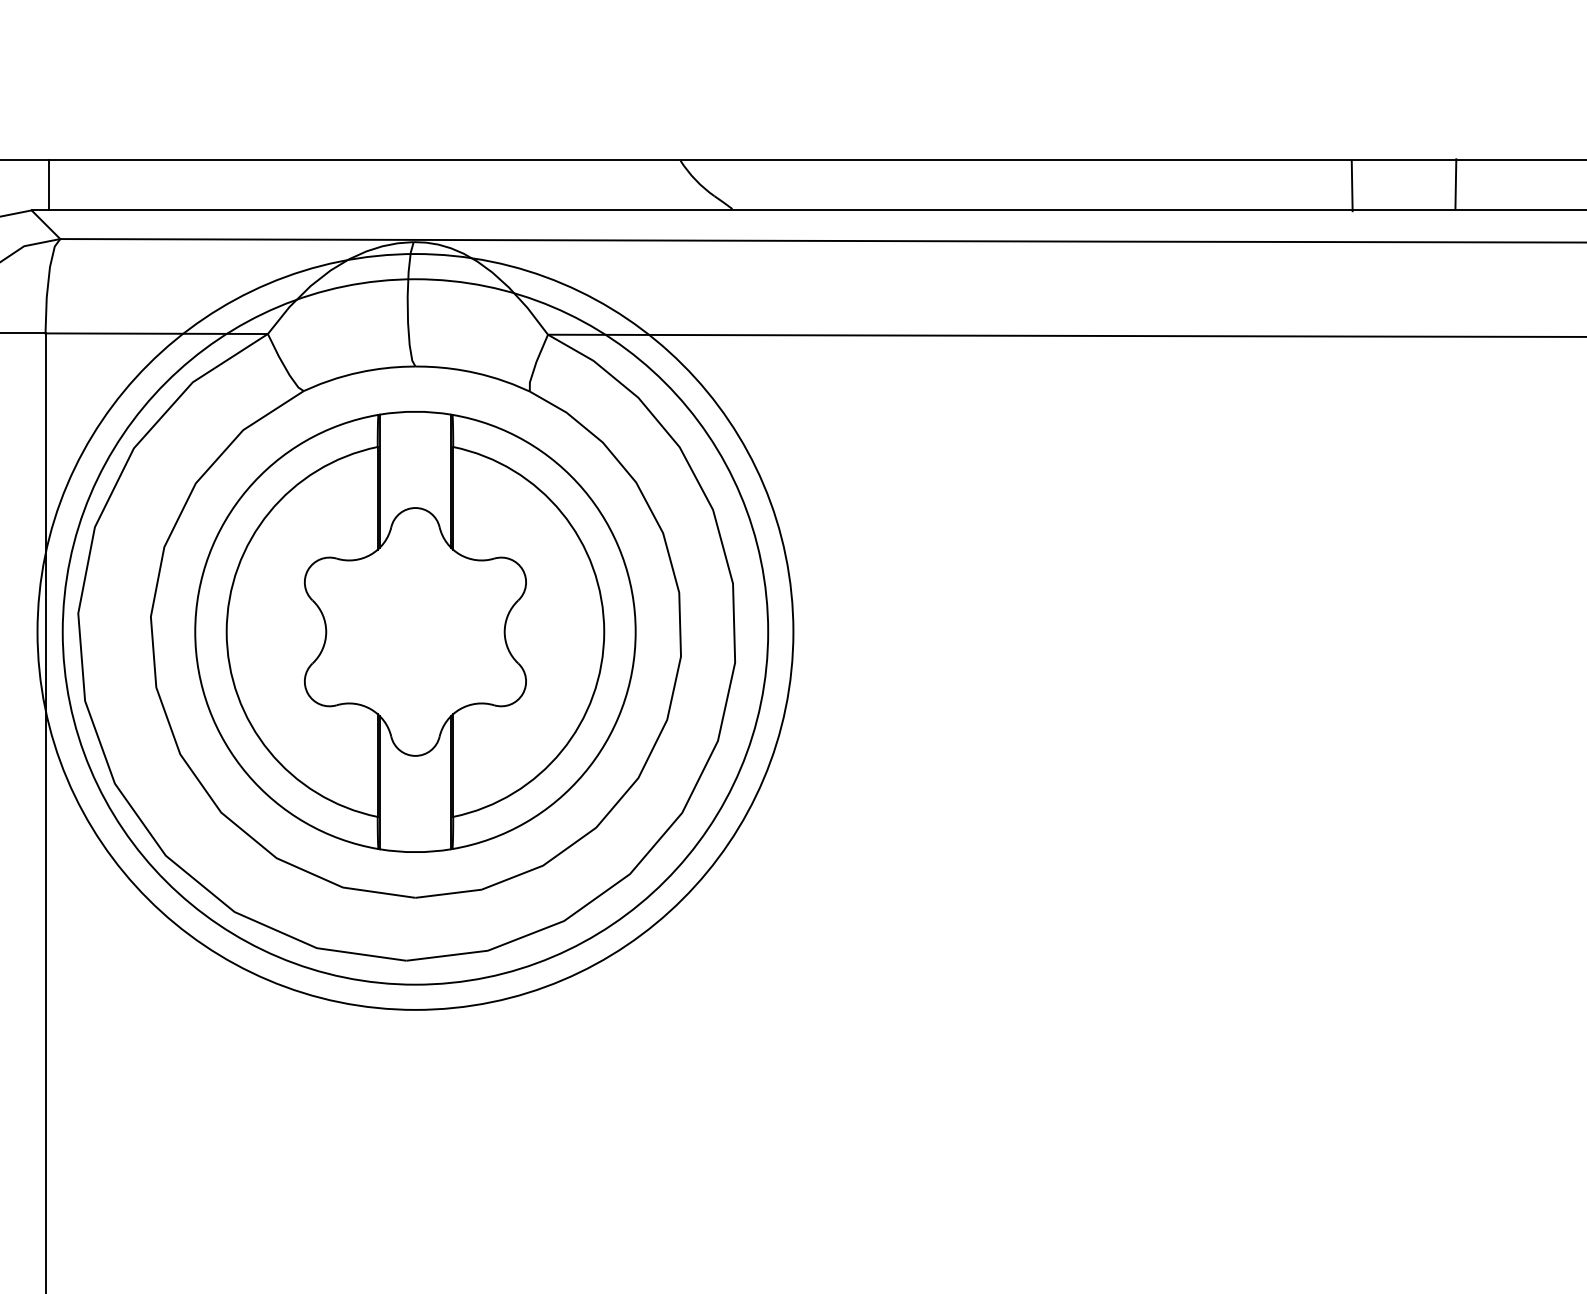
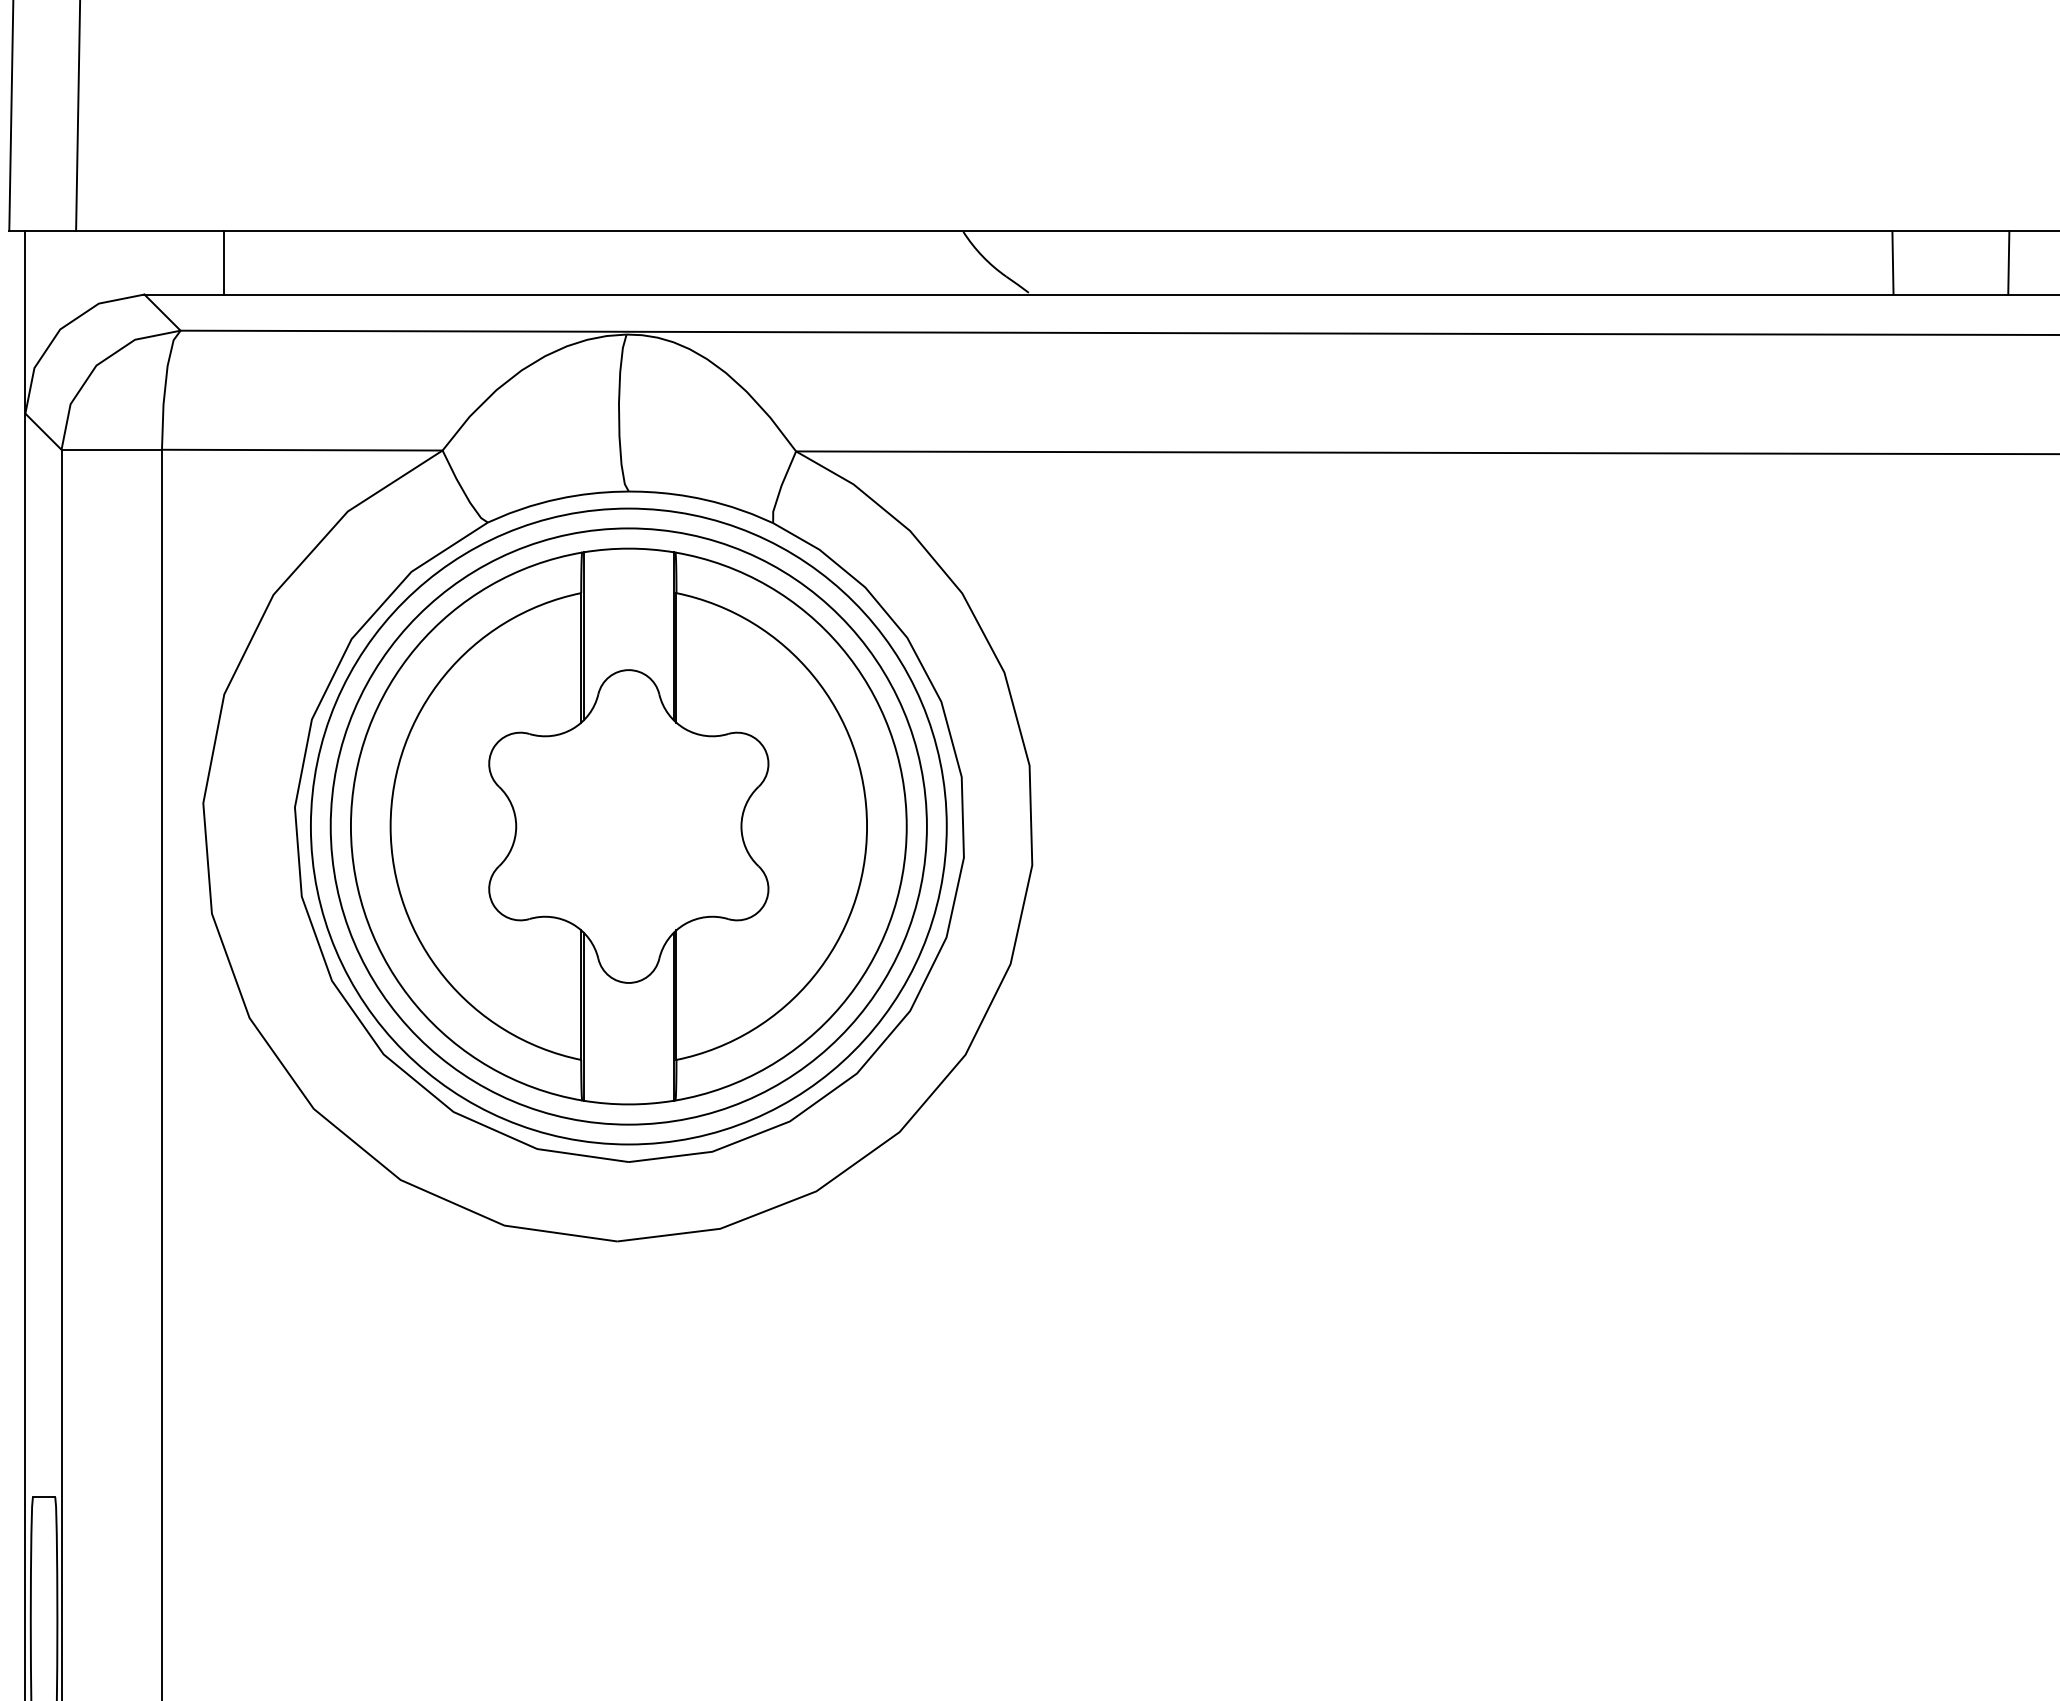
line: (1455, 184) -> (2008, 262), moved
line: (48, 185) -> (223, 262), moved
line: (1351, 185) -> (1892, 262), moved
circle: (415, 631) -> (628, 826), size x0.62
circle: (415, 631) -> (628, 826), size x0.71

